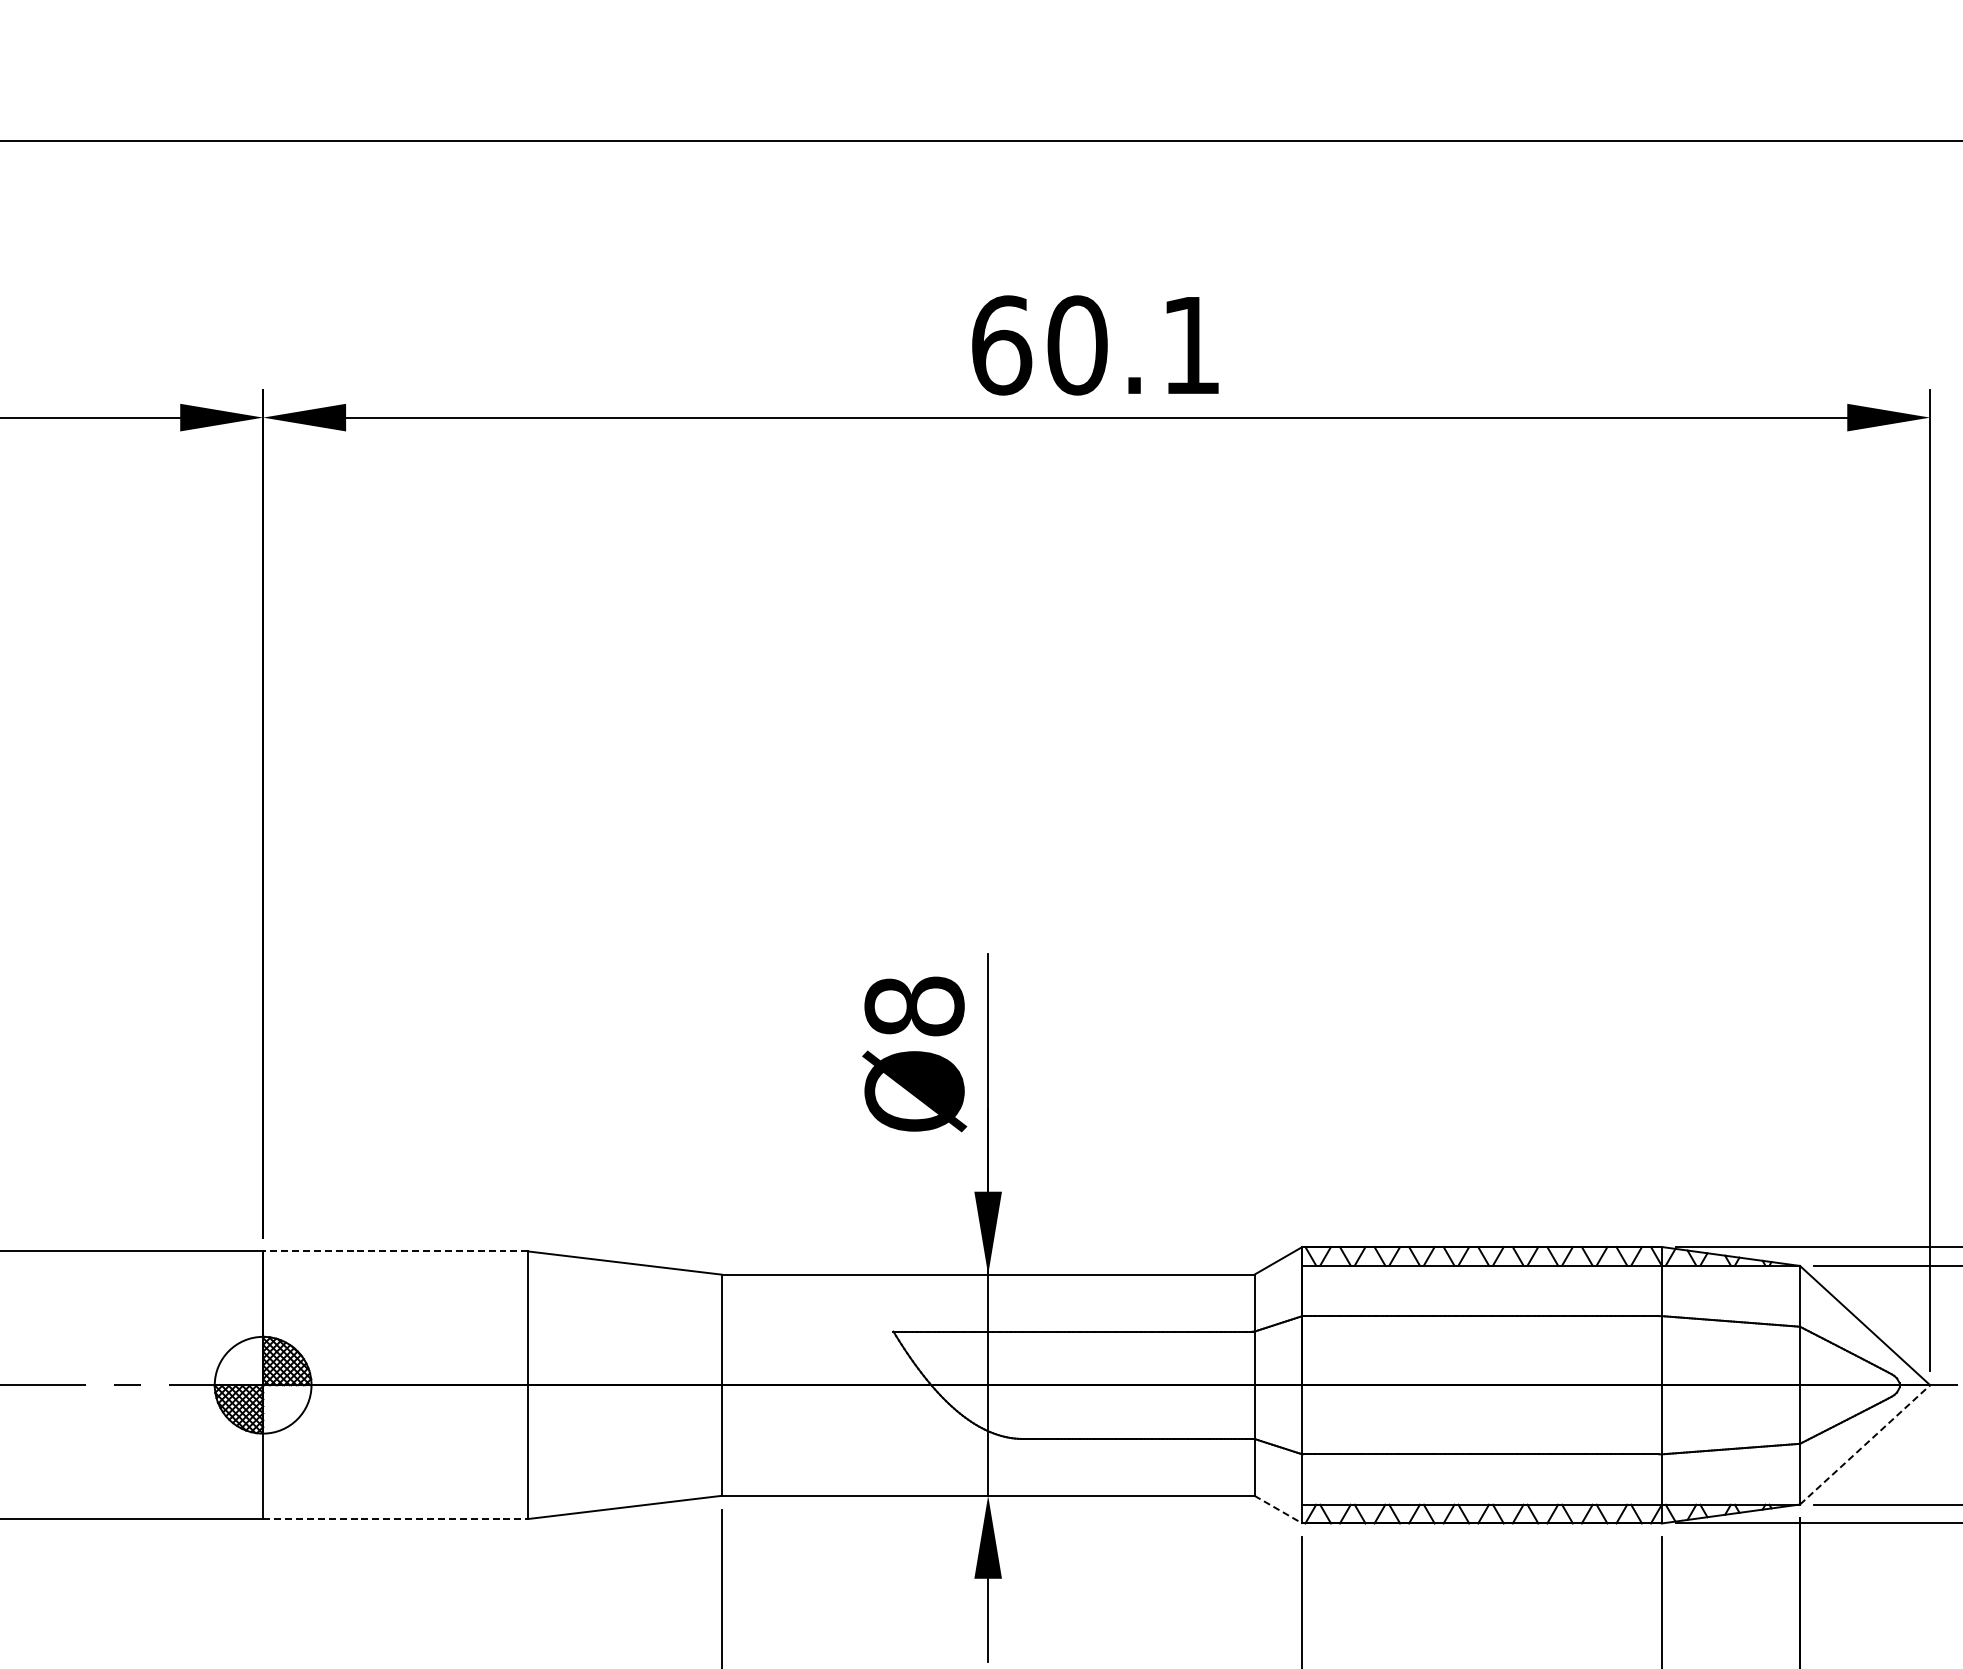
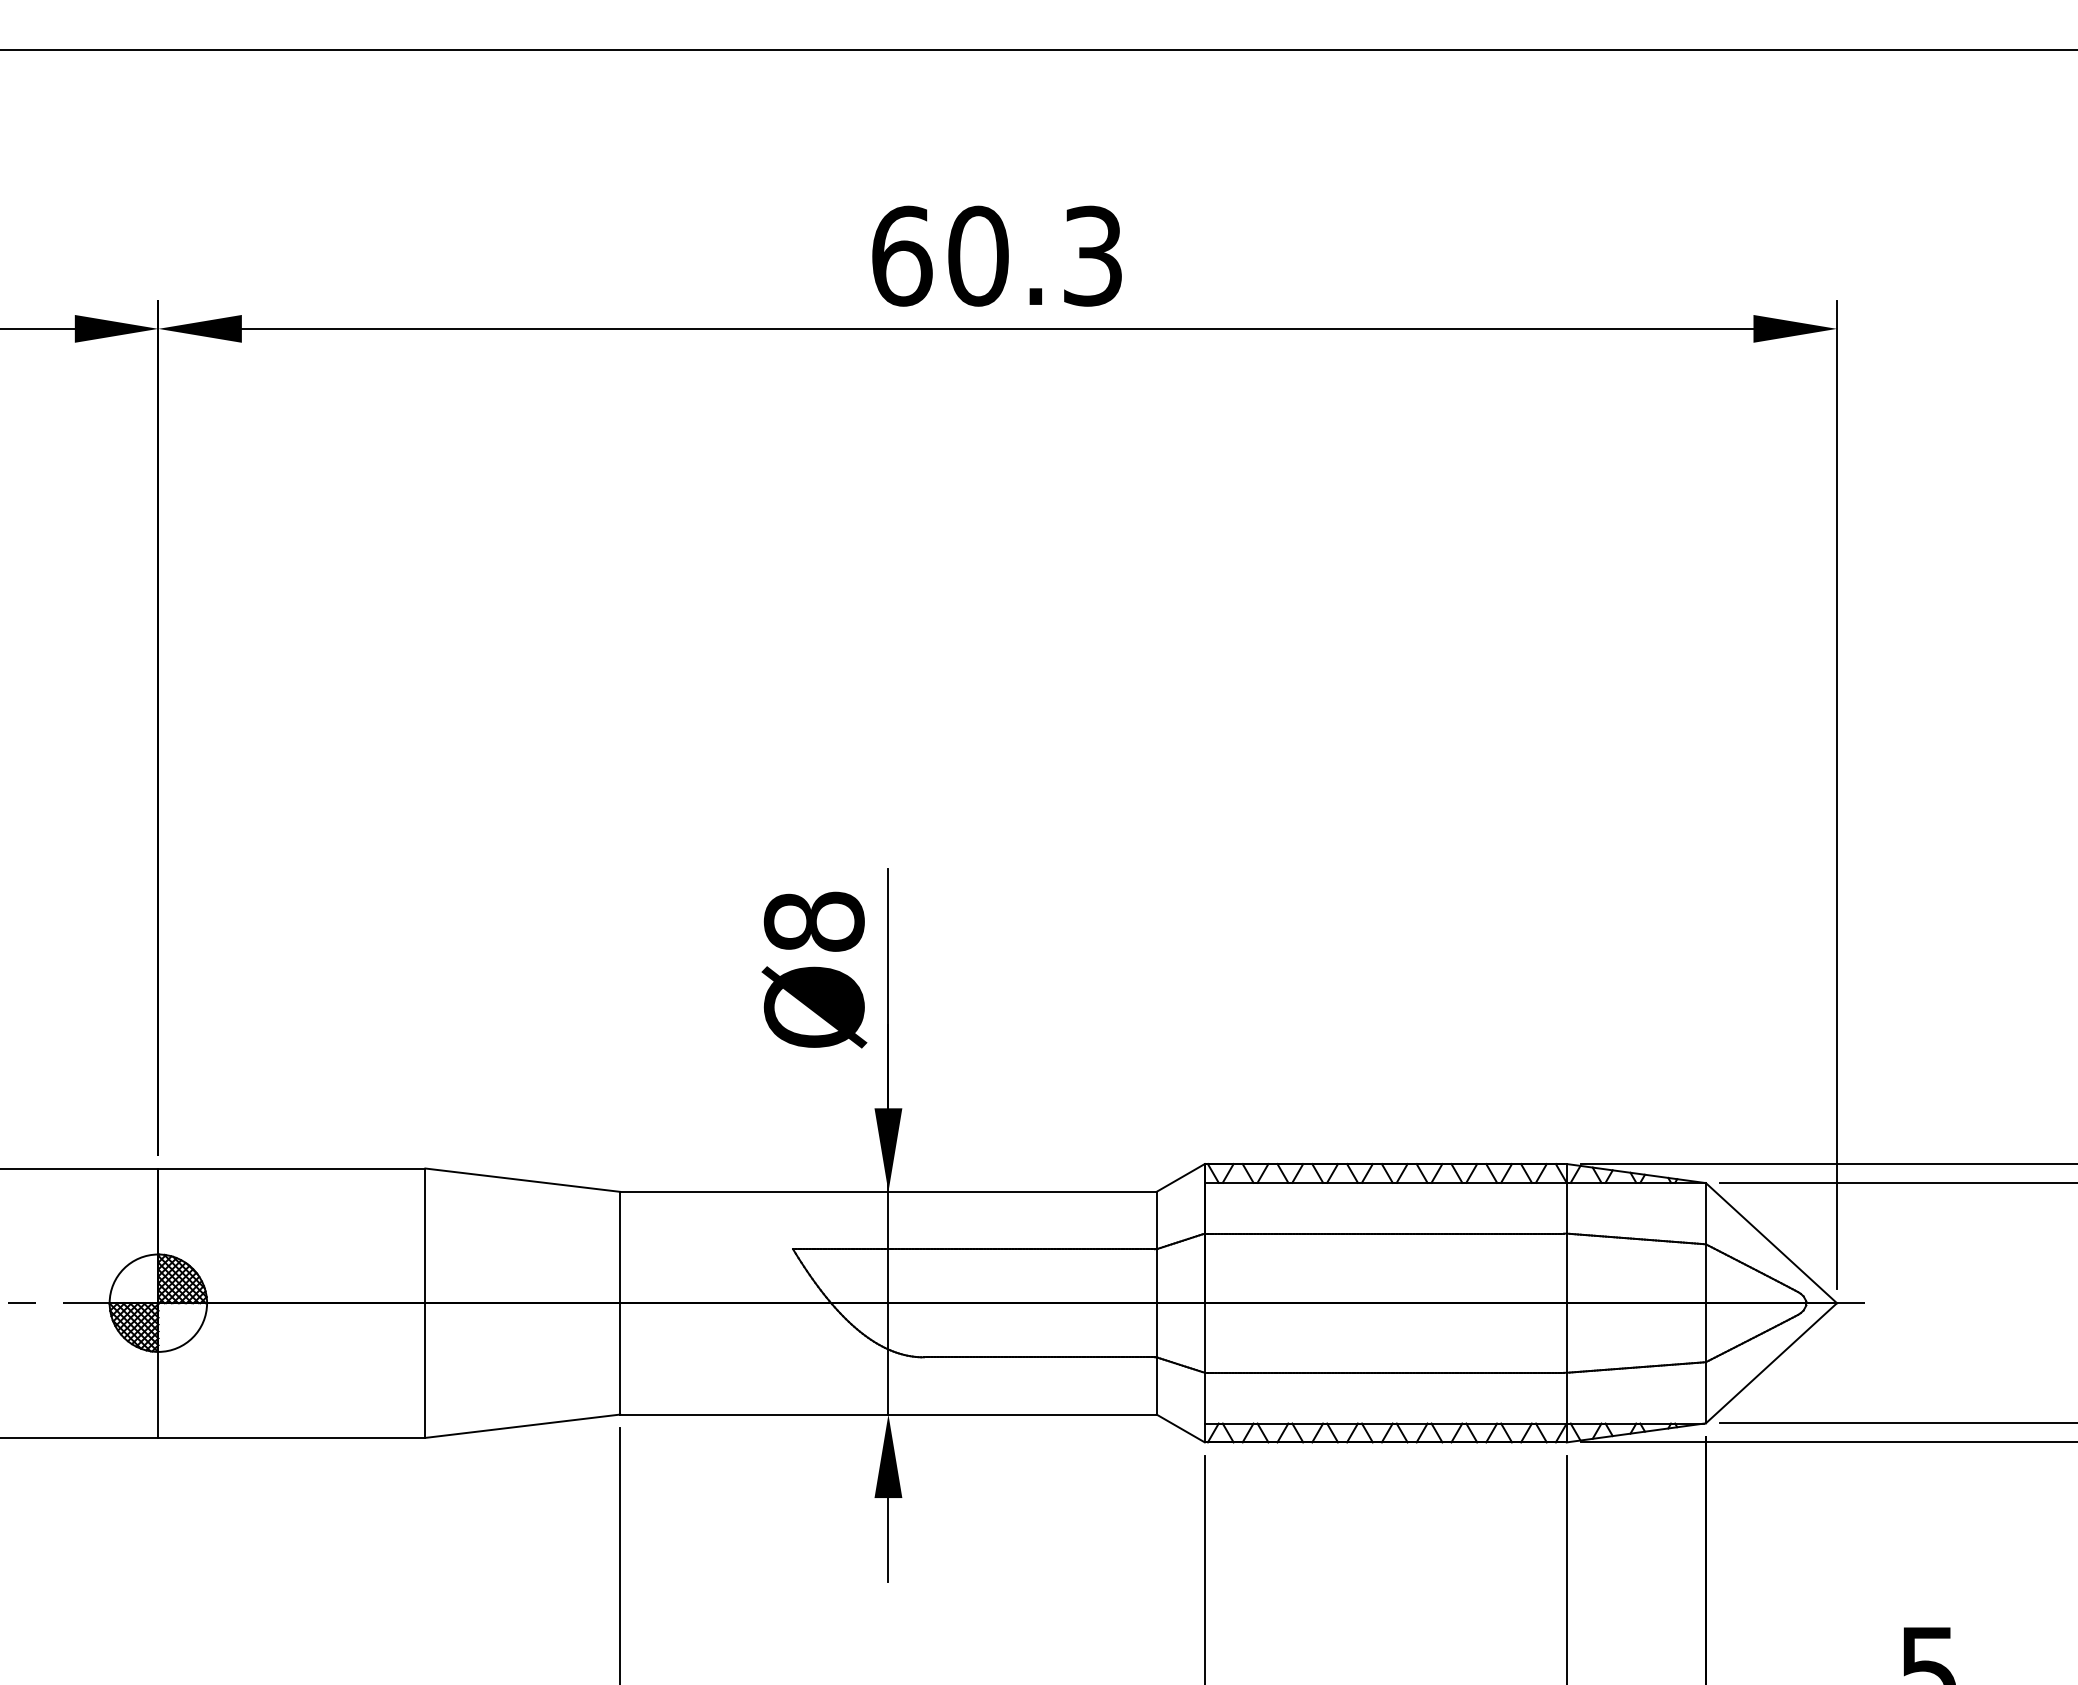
text: (1190, 344) -> (1092, 255), 60.1 -> 60.3
line: (395, 1251) -> (291, 1168), dashed -> solid
line: (1865, 1445) -> (1771, 1363), dashed -> solid
line: (1278, 1509) -> (1180, 1428), dashed -> solid
line: (396, 1518) -> (292, 1437), dashed -> solid

